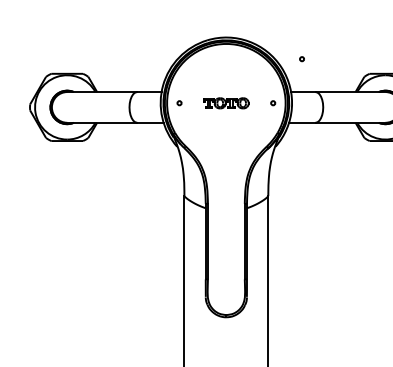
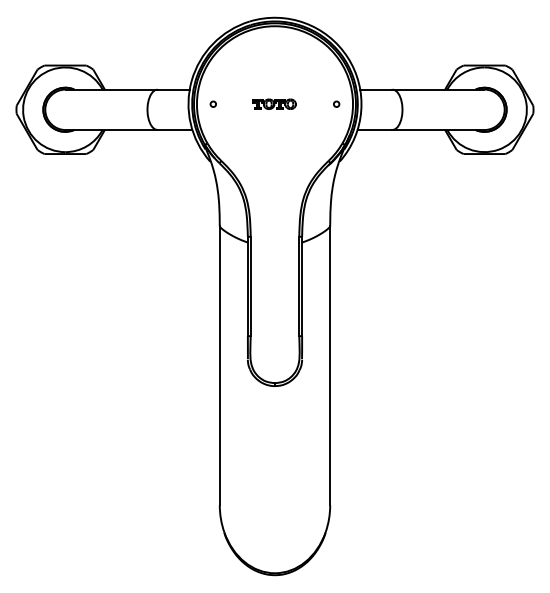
circle: (301, 58) -> (374, 45), removed
part: (225, 102) -> (274, 103), size x0.71

